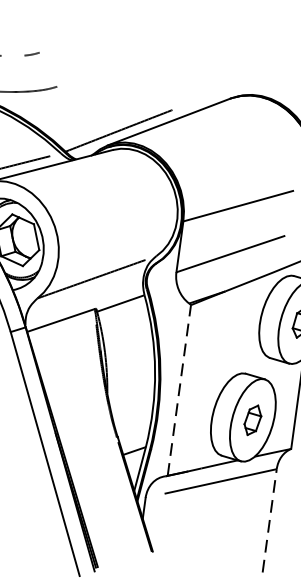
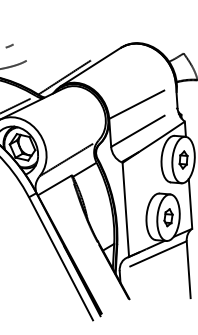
line: (178, 389) -> (125, 209), dashed -> solid
line: (269, 520) -> (188, 269), dashed -> solid

